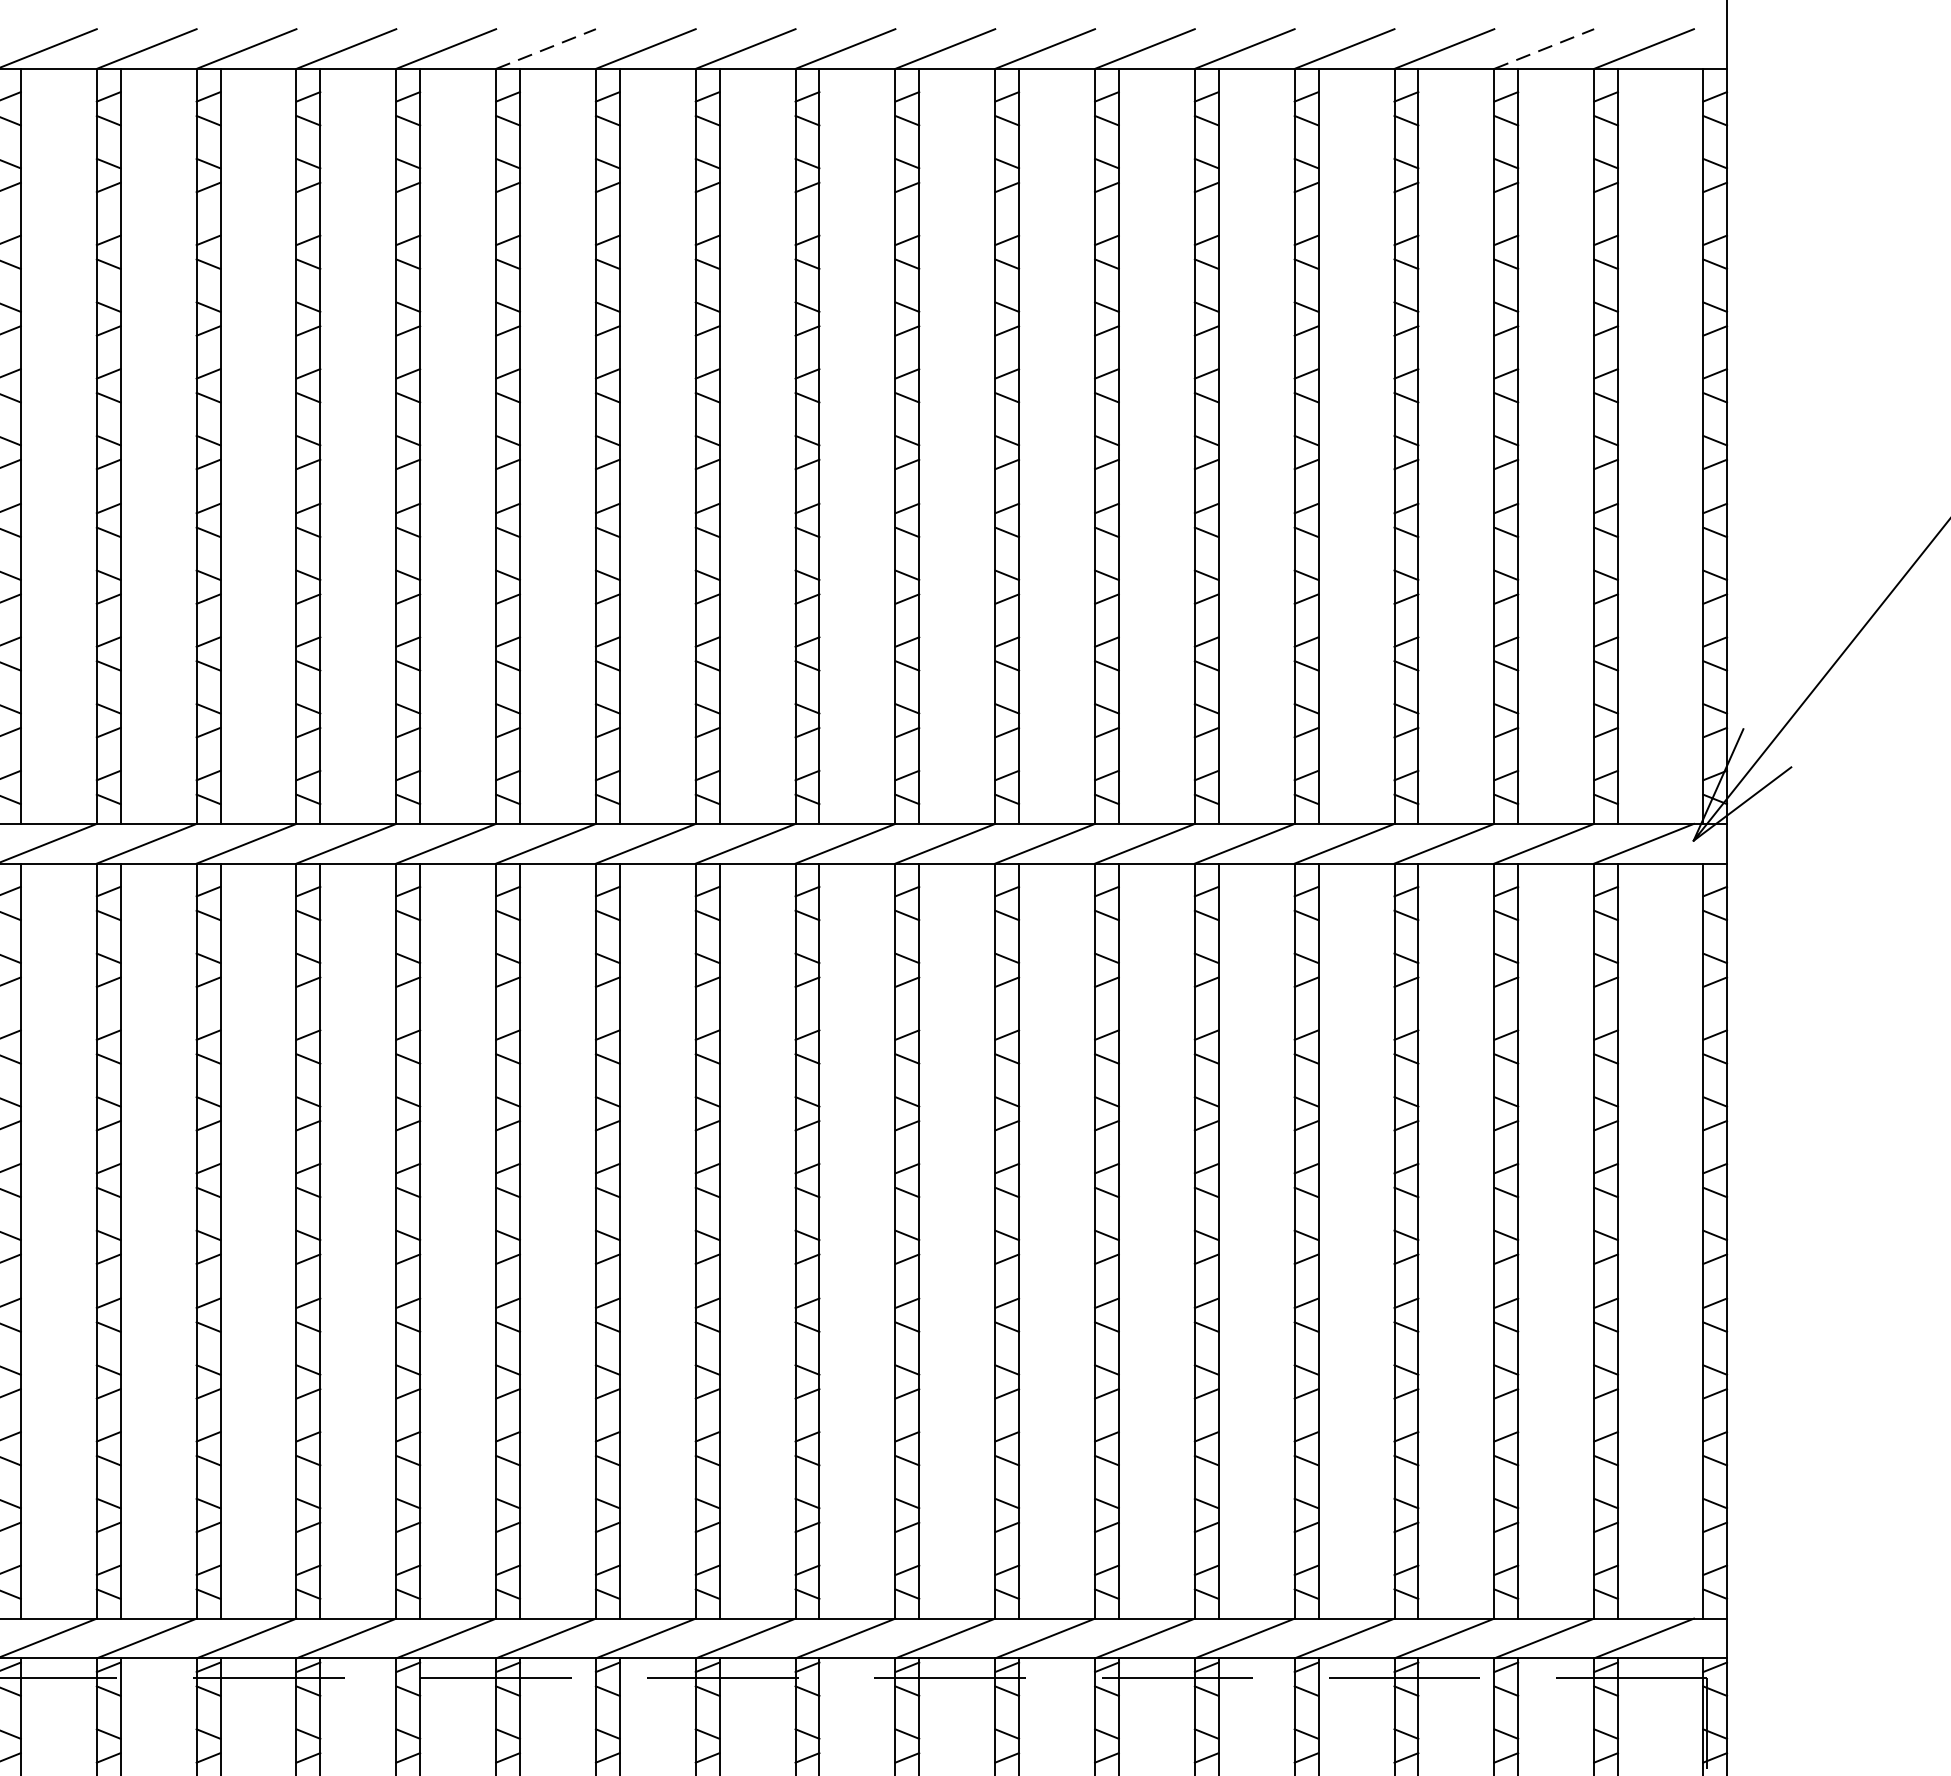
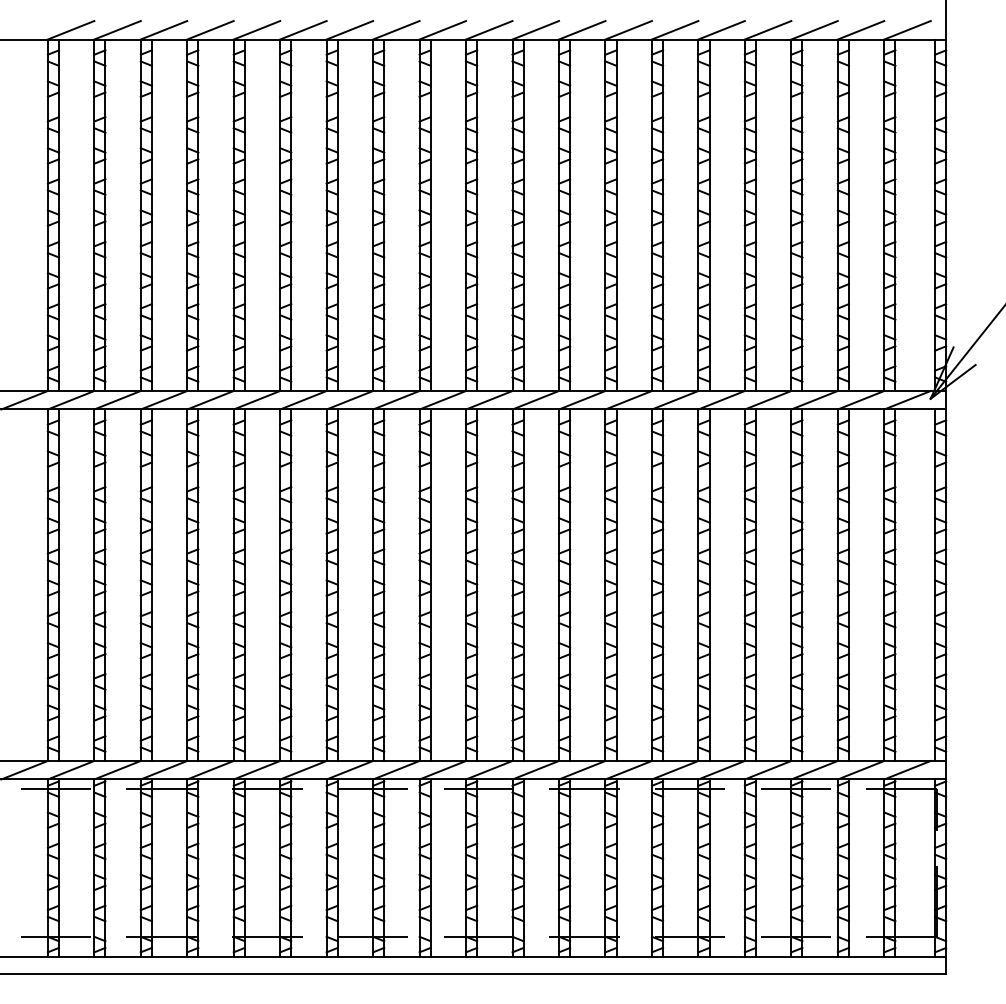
line: (546, 49) -> (396, 30), dashed -> solid
line: (1545, 49) -> (861, 30), dashed -> solid

